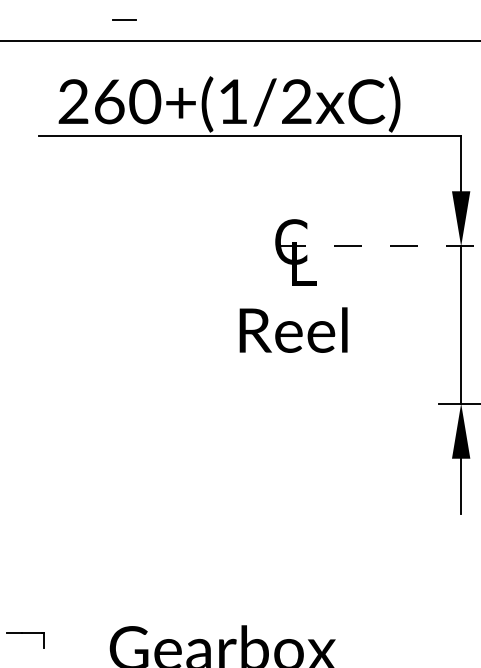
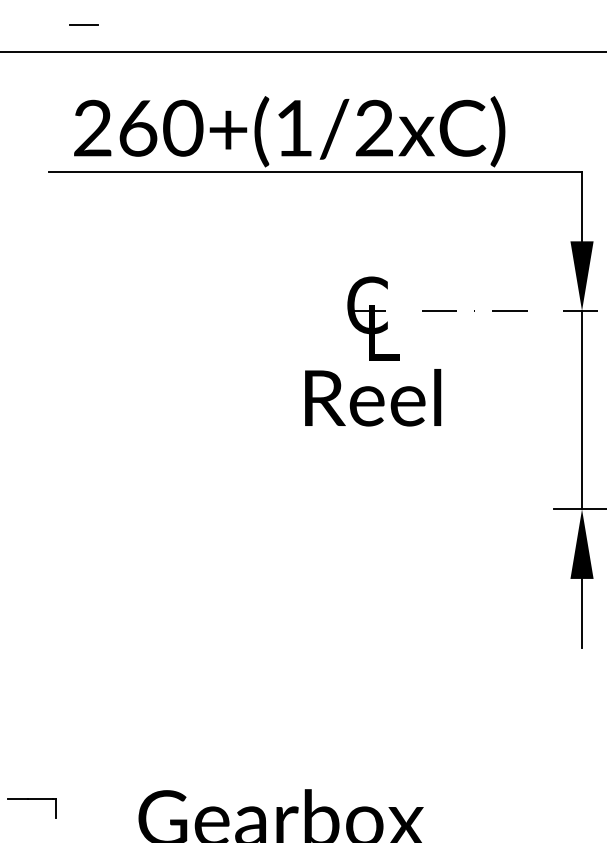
line: (124, 19) -> (83, 24), moved
text: (293, 329) -> (372, 396), moved

